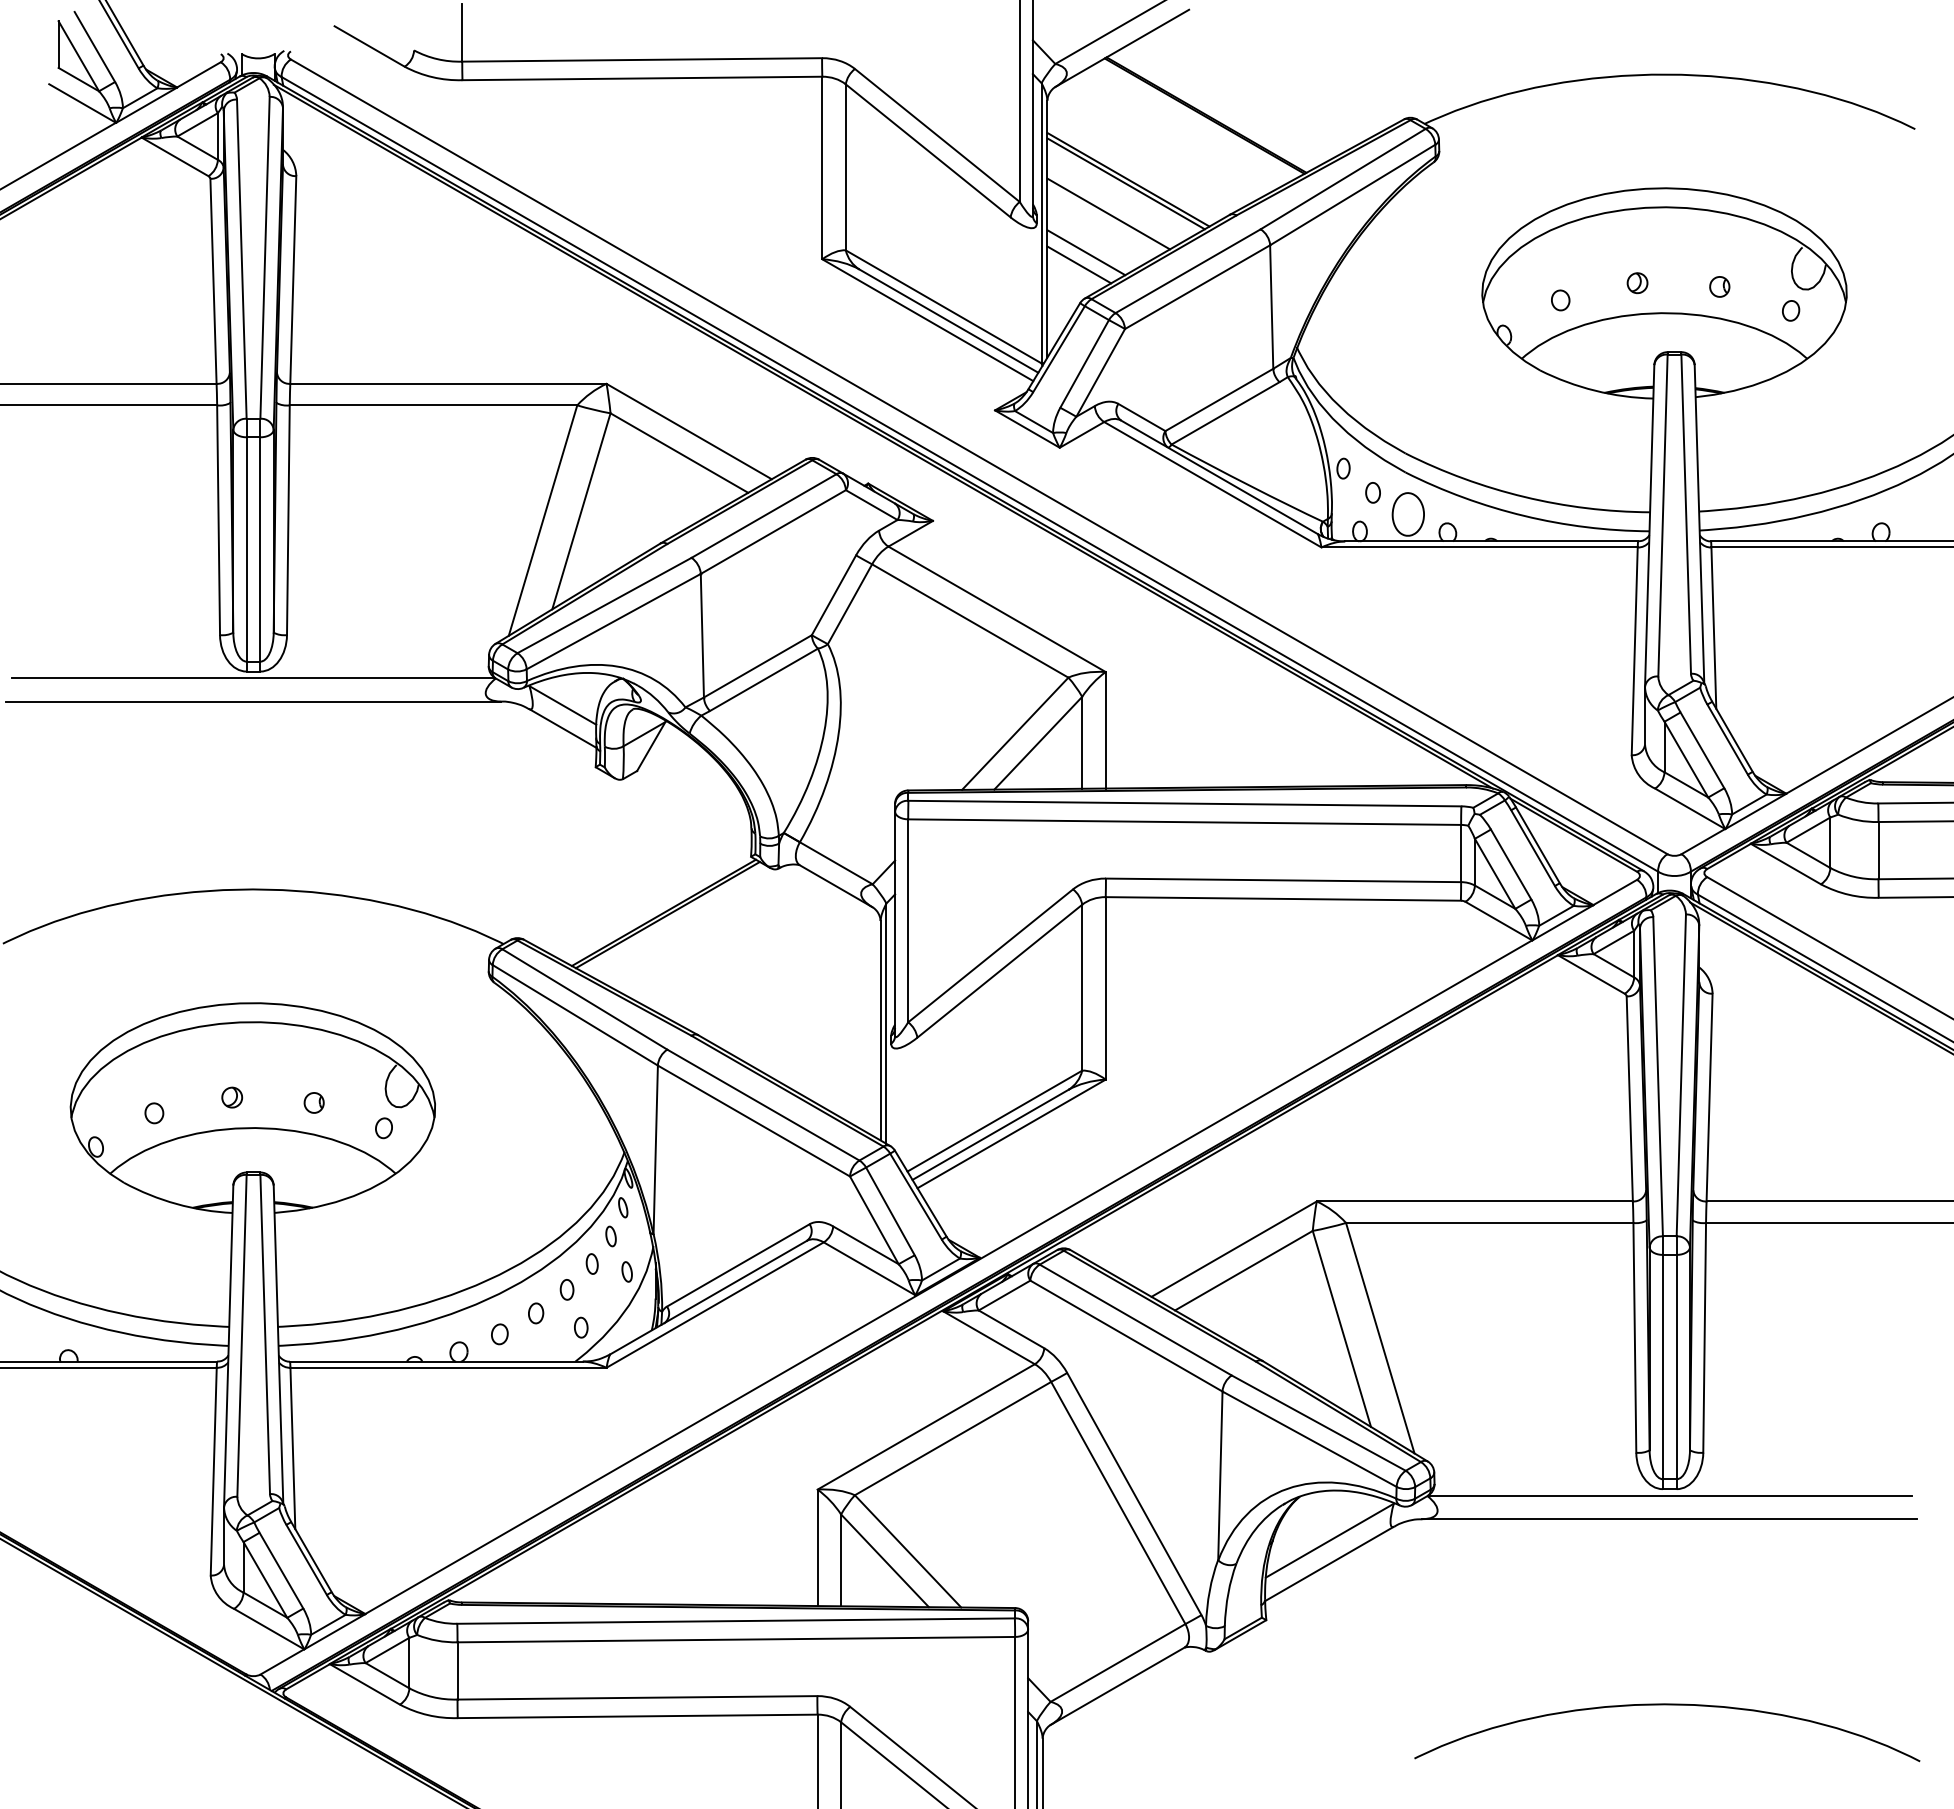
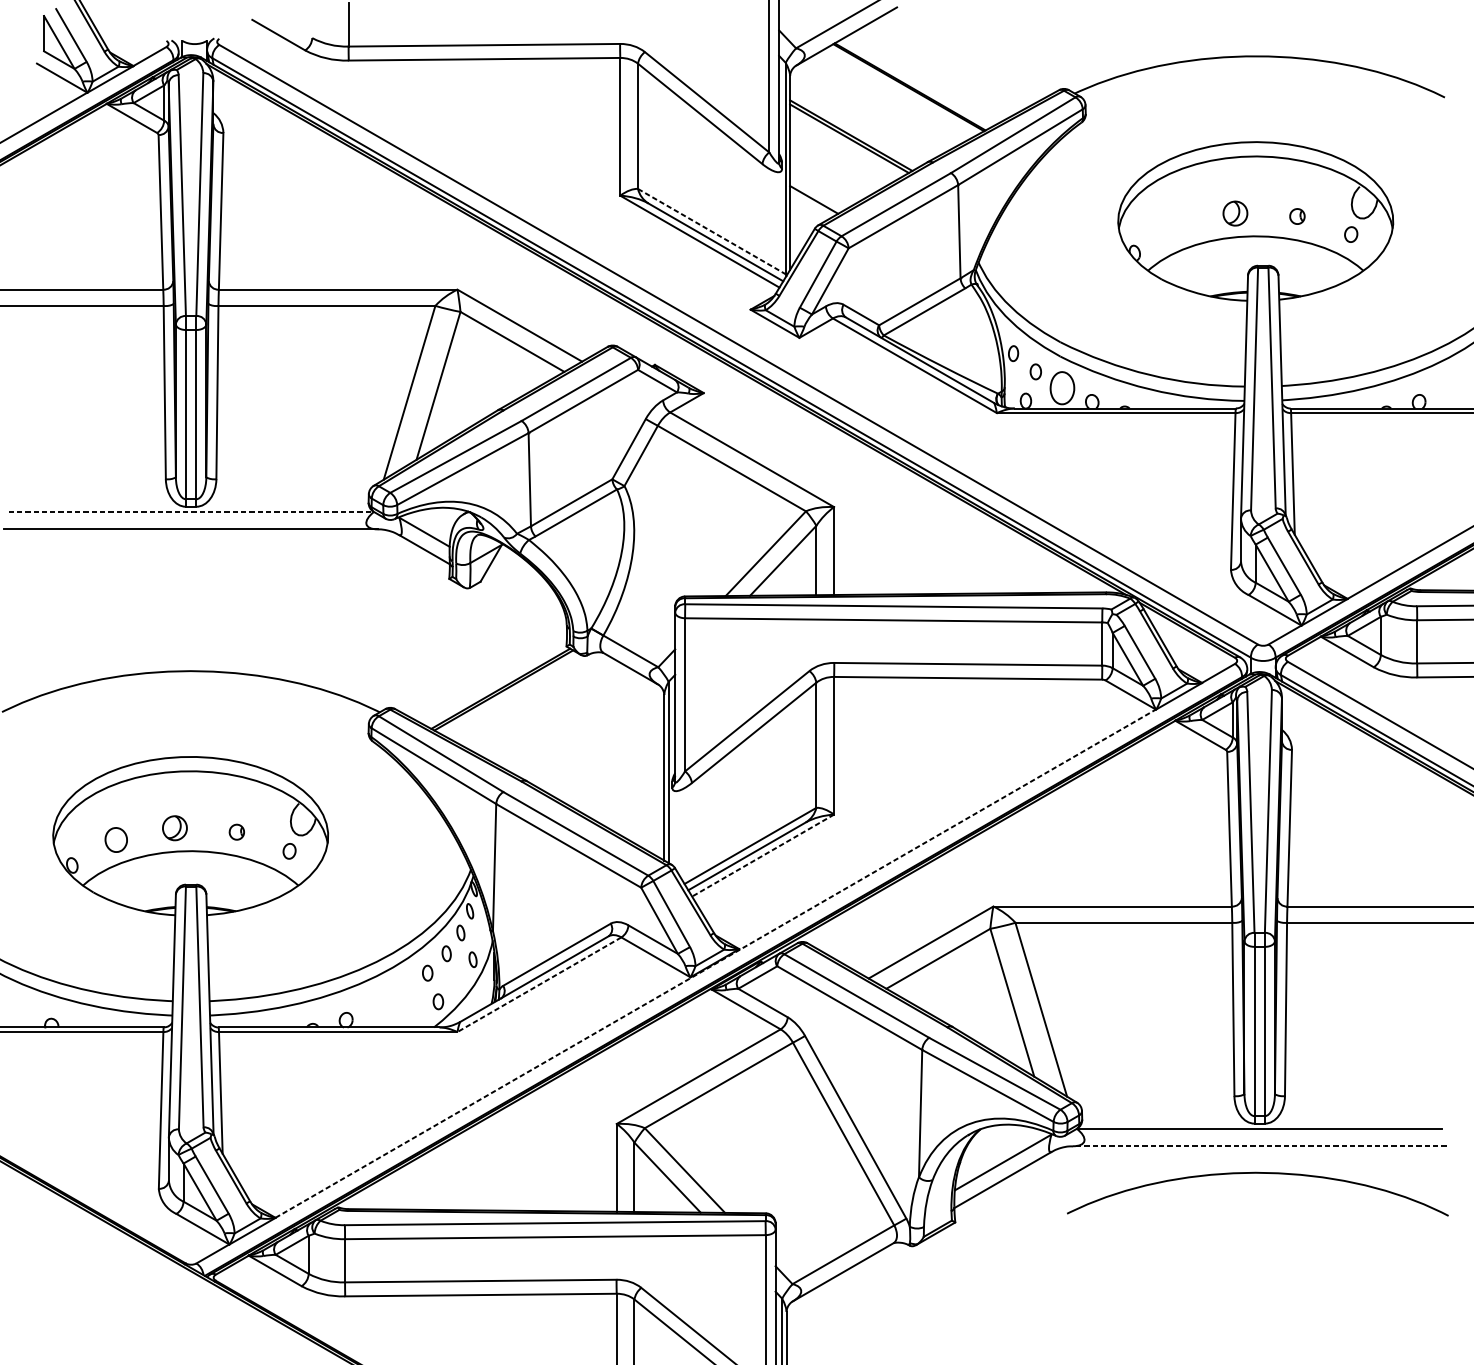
line: (1108, 213) -> (836, 161), removed
line: (1086, 252) -> (819, 190), removed
part: (1637, 283) -> (1235, 213), size x1.6
part: (1560, 300) -> (1177, 226), removed
line: (944, 307) -> (712, 232), solid -> dashed
line: (253, 678) -> (191, 511), solid -> dashed
part: (232, 1097) -> (175, 828), size x1.6
part: (154, 1113) -> (116, 840), size x1.6
line: (1011, 1133) -> (763, 855), solid -> dashed
line: (948, 1277) -> (715, 963), solid -> dashed
line: (714, 1305) -> (538, 985), solid -> dashed
part: (536, 1313) -> (404, 991), removed
part: (499, 1334) -> (376, 1006), removed
line: (1669, 1519) -> (1259, 1146), solid -> dashed
curve: (1667, 1705) -> (1257, 1173), moved

